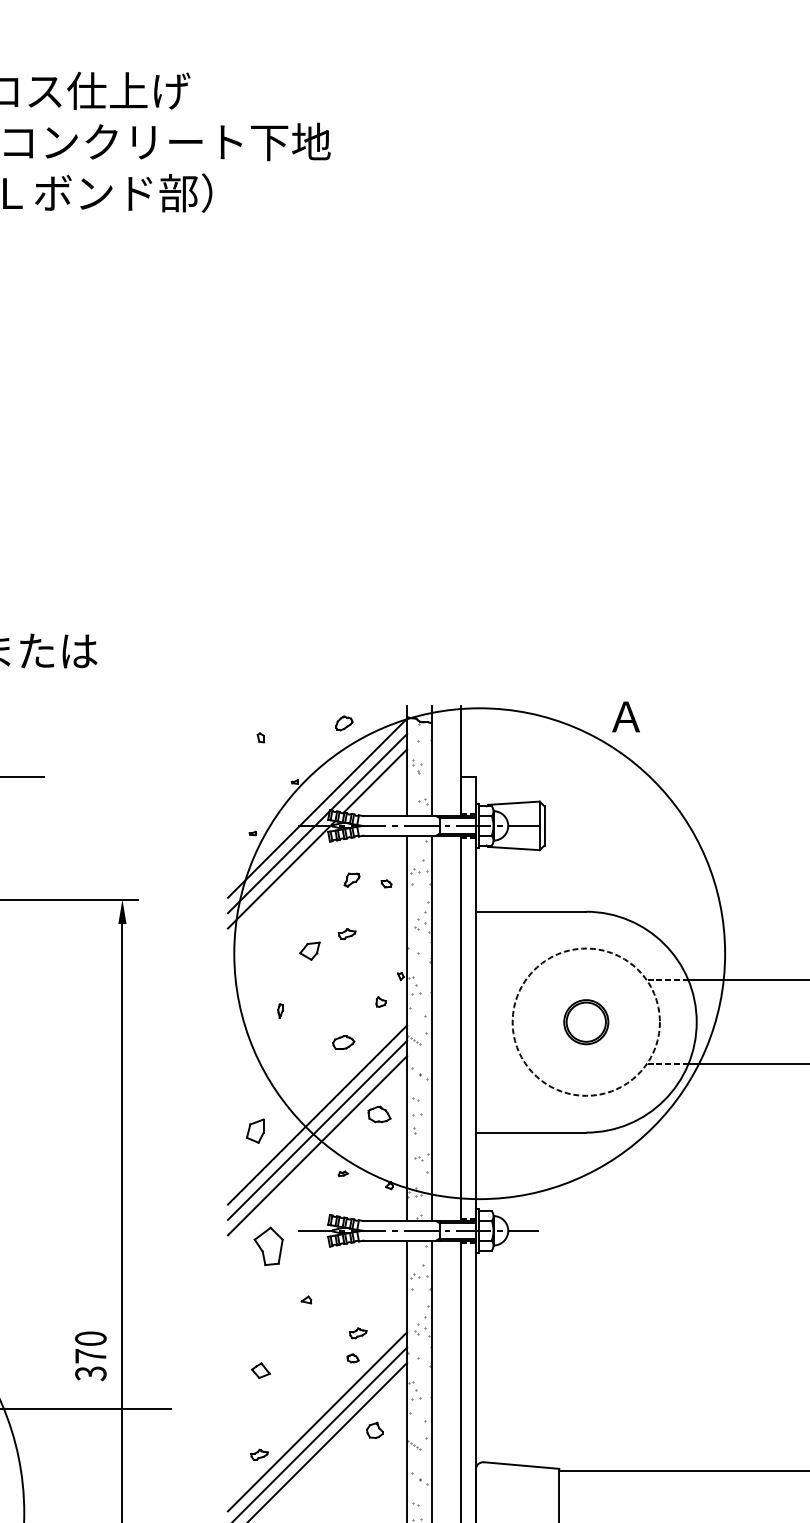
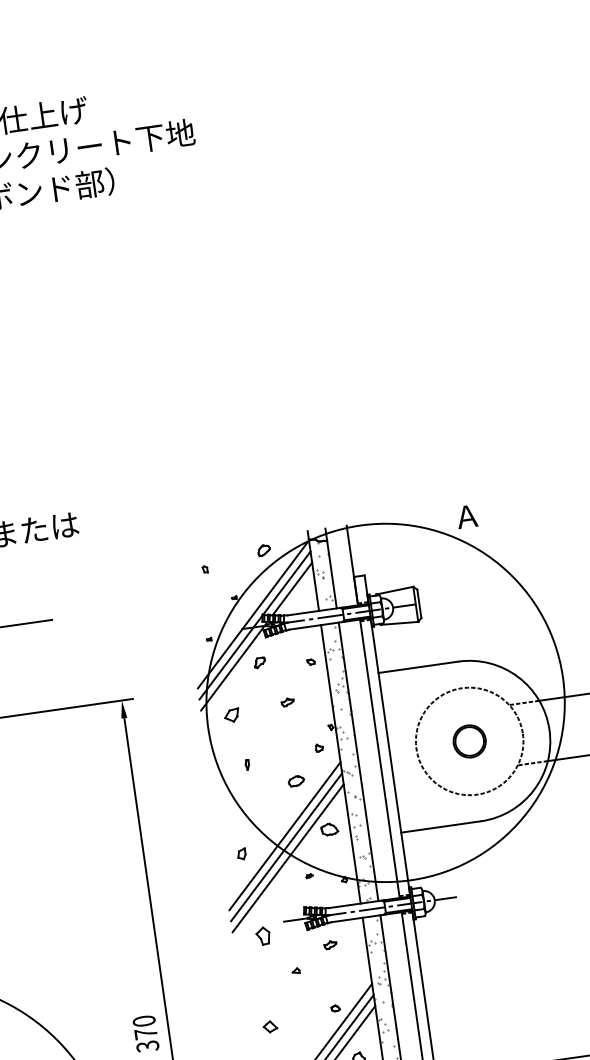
part: (351, 879) -> (259, 662), moved
part: (309, 950) -> (231, 715), moved
part: (255, 1130) -> (241, 853), size x0.62
part: (268, 1246) -> (263, 936), size x0.62
part: (358, 1333) -> (330, 945), moved

